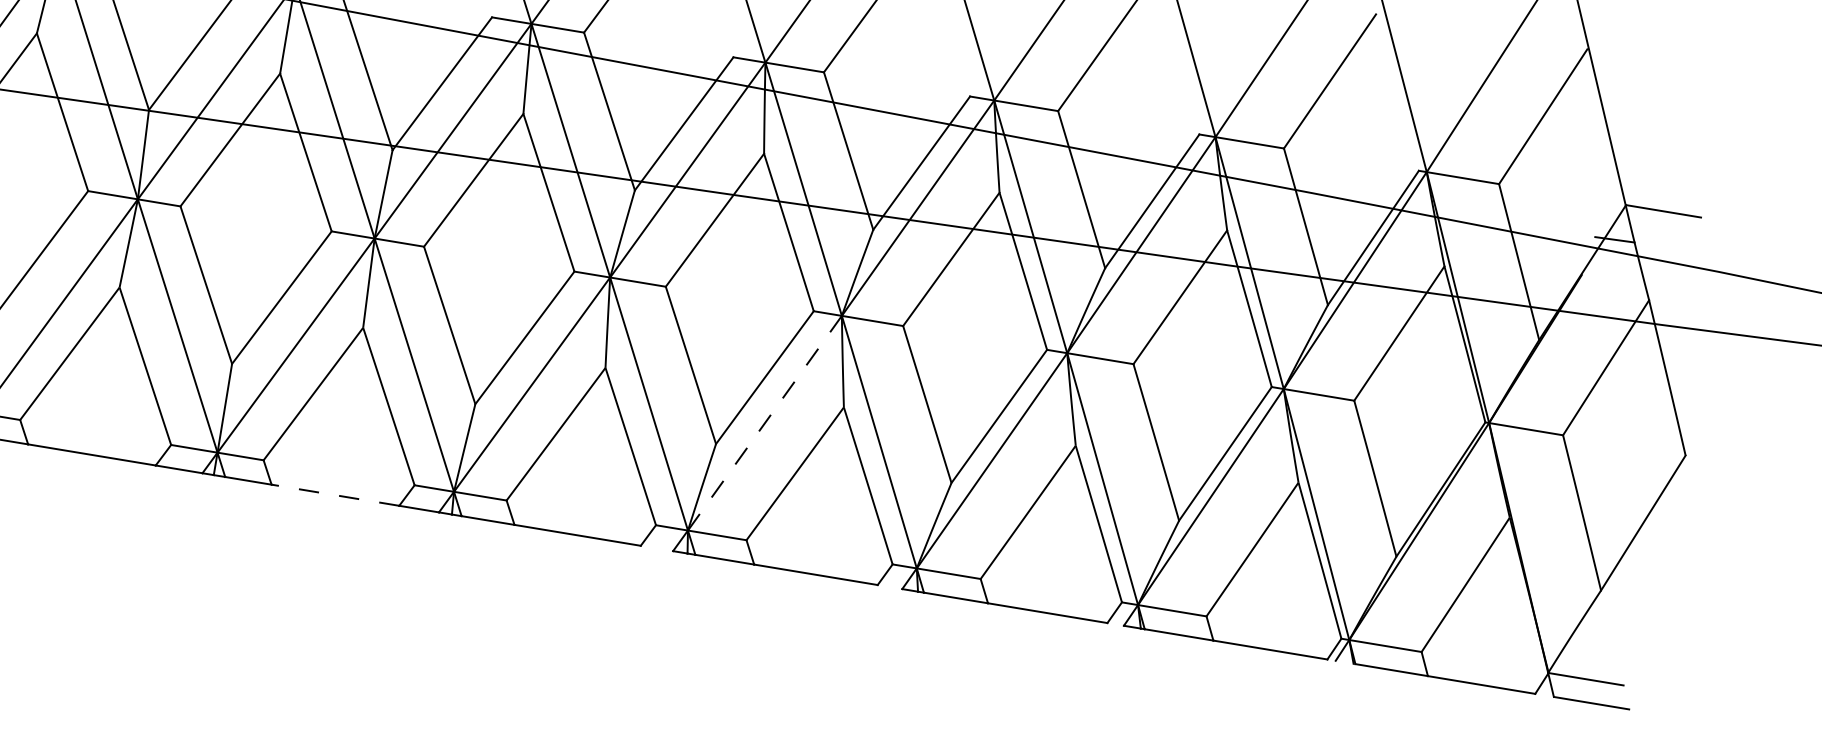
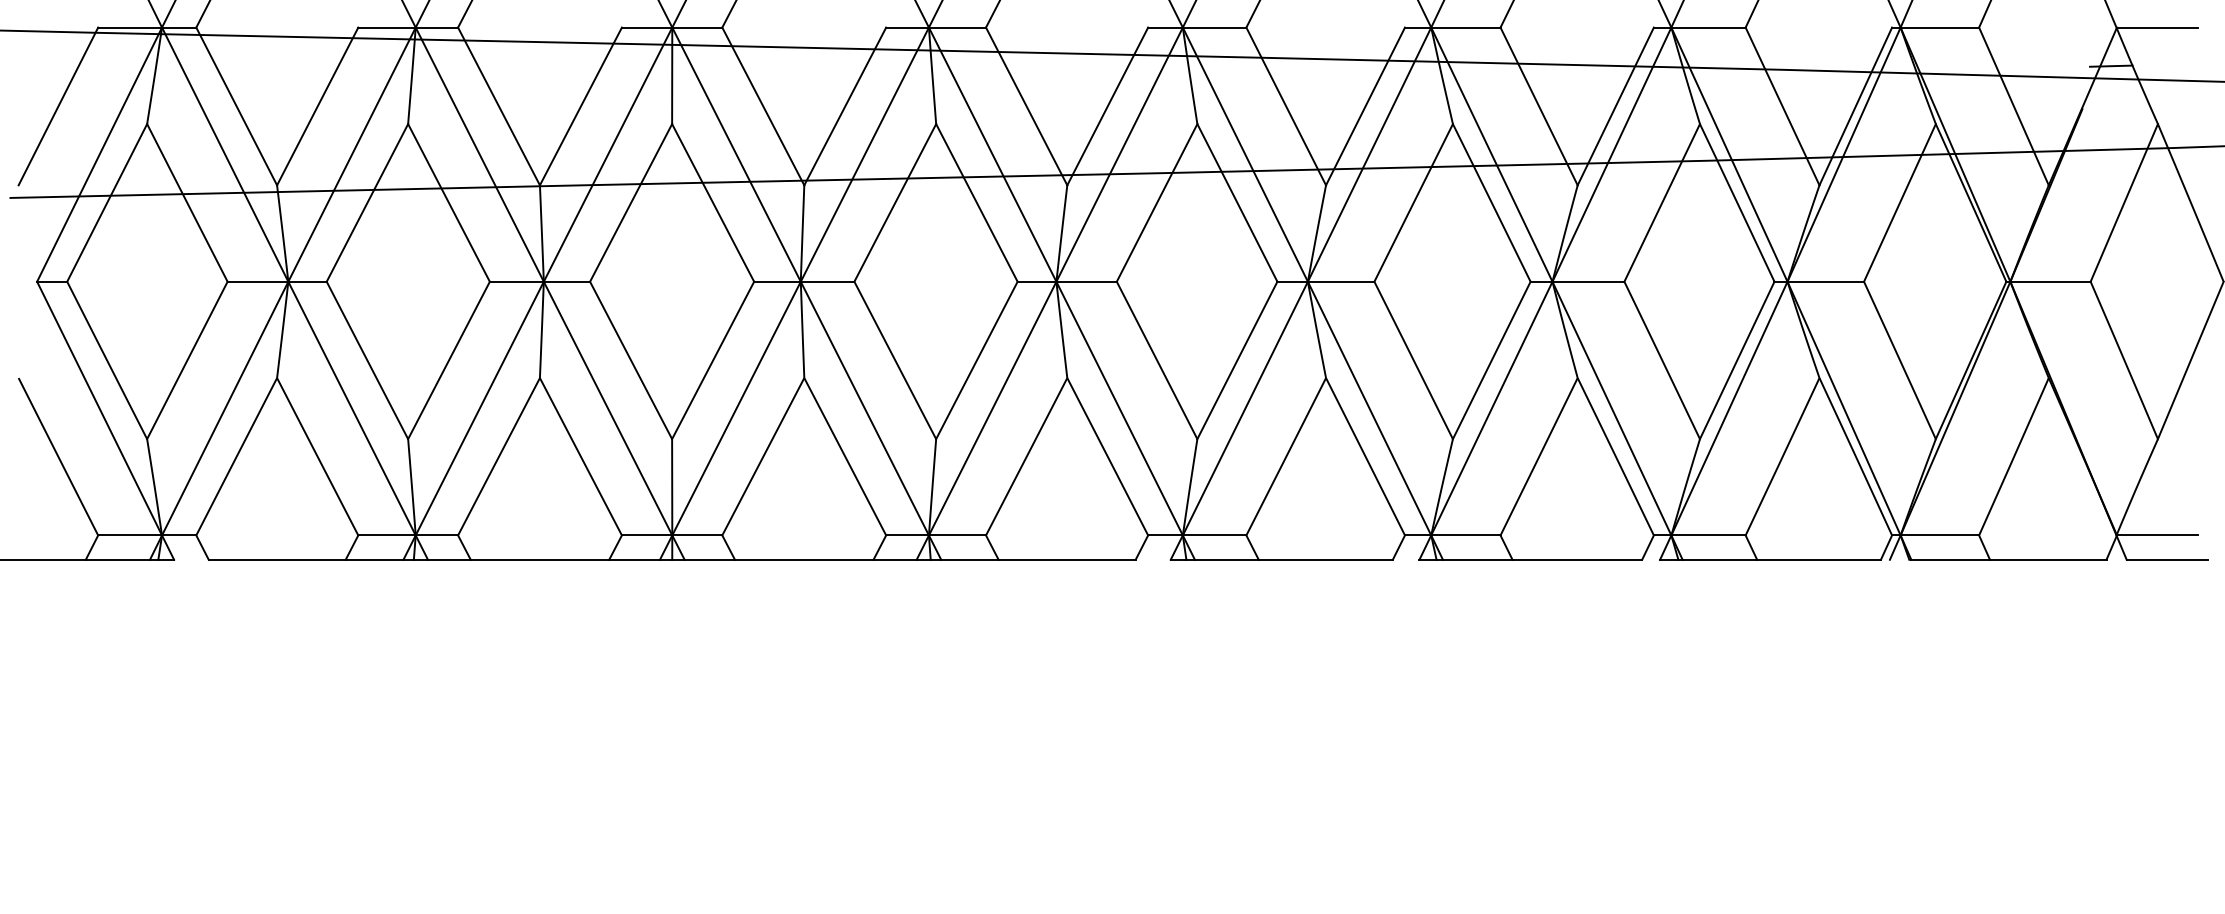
line: (765, 423) -> (1245, 408), dashed -> solid
line: (334, 494) -> (803, 559), dashed -> solid

